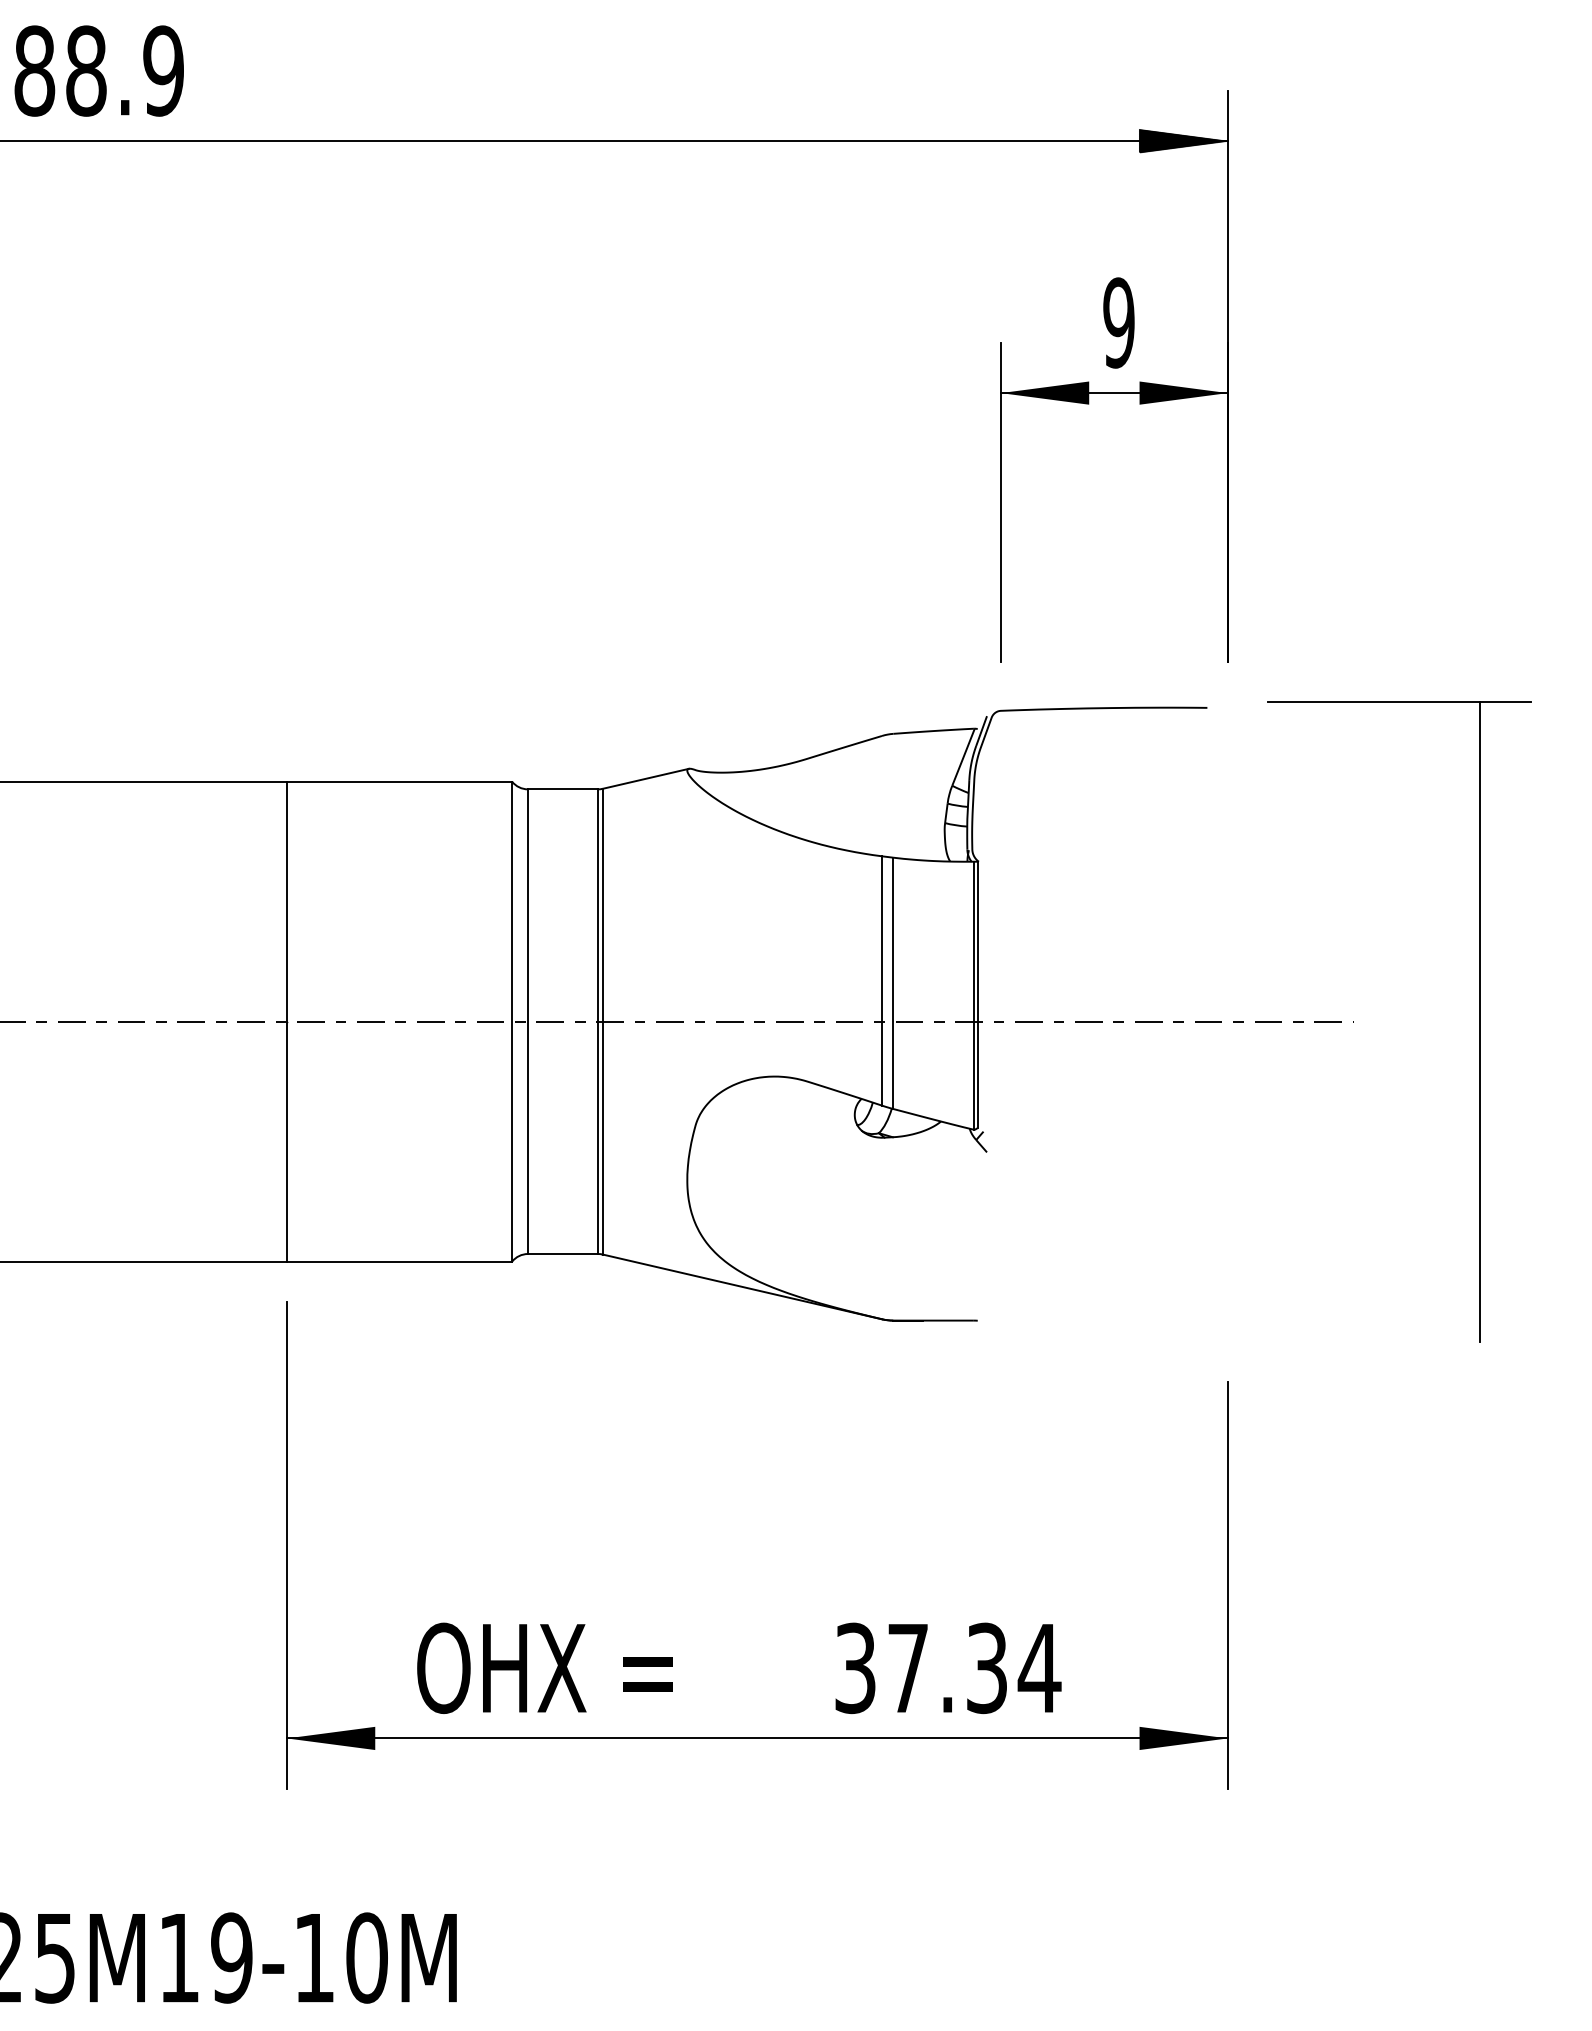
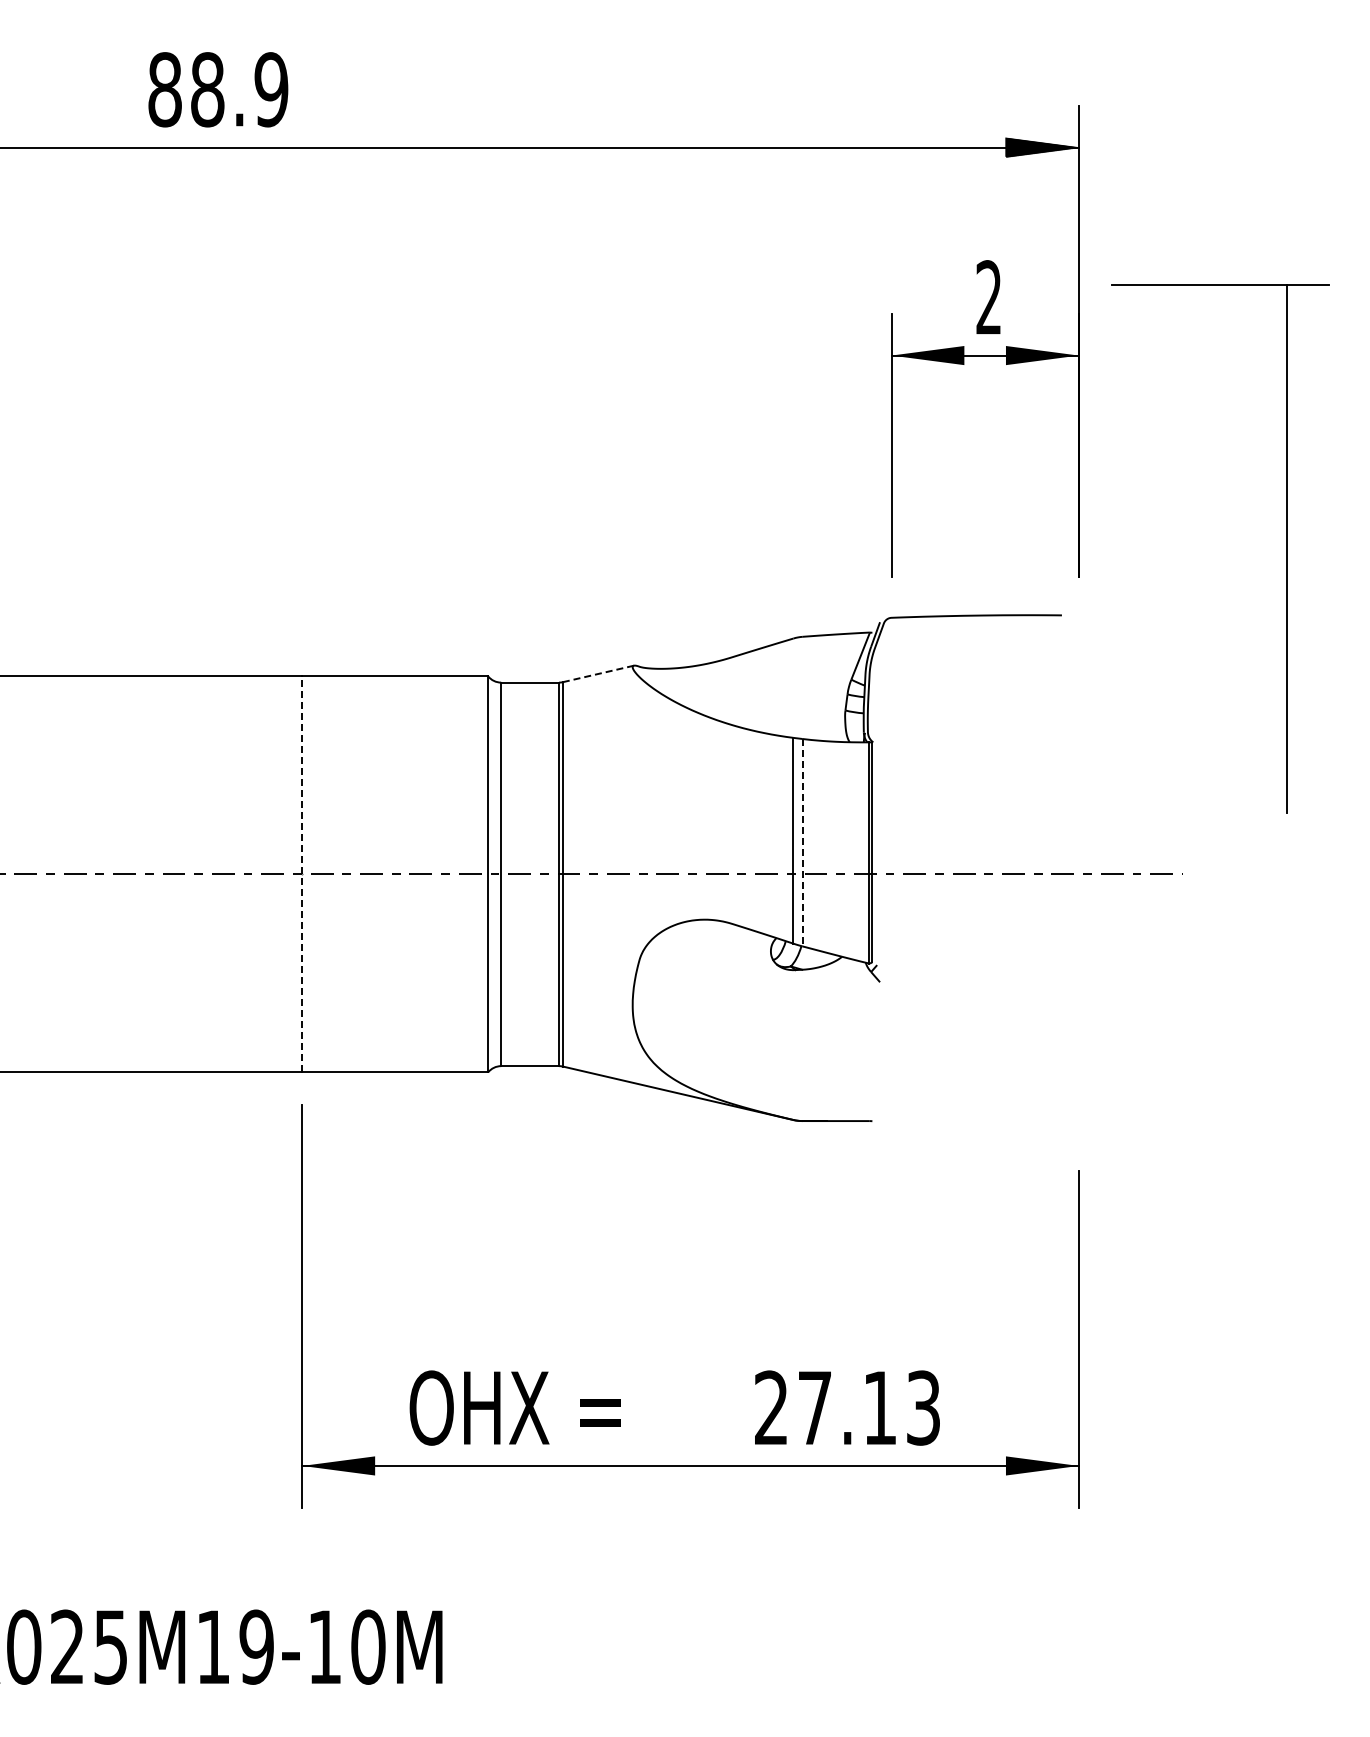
text: (99, 70) -> (218, 89), moved
text: (1118, 322) -> (988, 297), 9 -> 2
line: (644, 779) -> (597, 674), solid -> dashed
line: (893, 983) -> (802, 842), solid -> dashed
part: (1479, 1020) -> (1286, 548), moved
line: (287, 1021) -> (302, 874), solid -> dashed
text: (948, 1667) -> (848, 1407), 37.34 -> 27.13

